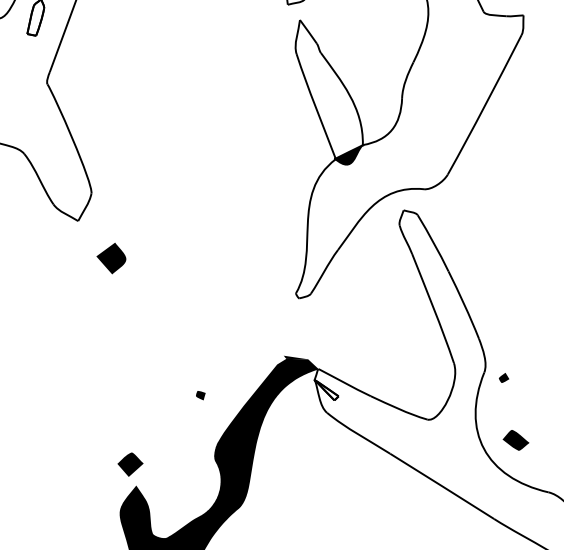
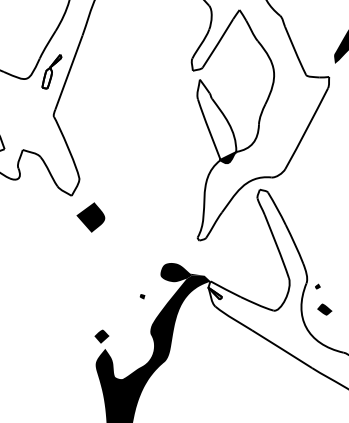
part: (110, 258) -> (90, 217), size x1.67
fill: (259, 353) -> (176, 272), added
part: (515, 440) -> (324, 309), moved

